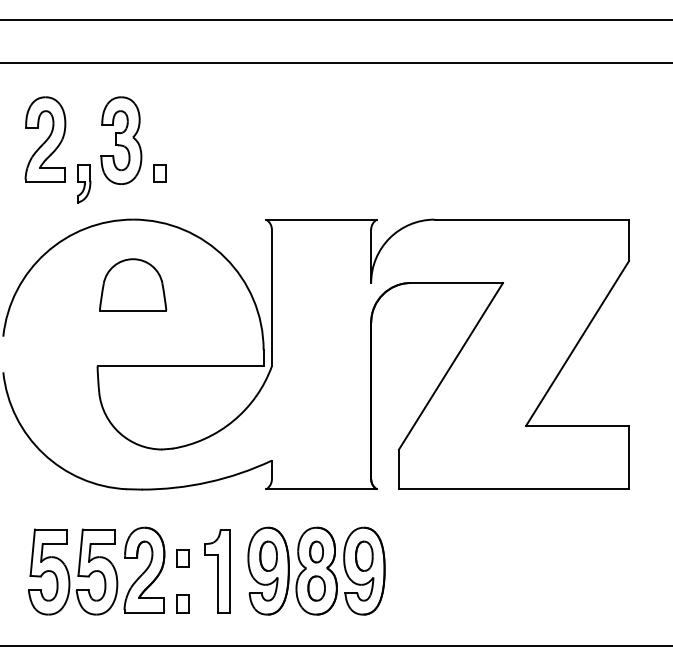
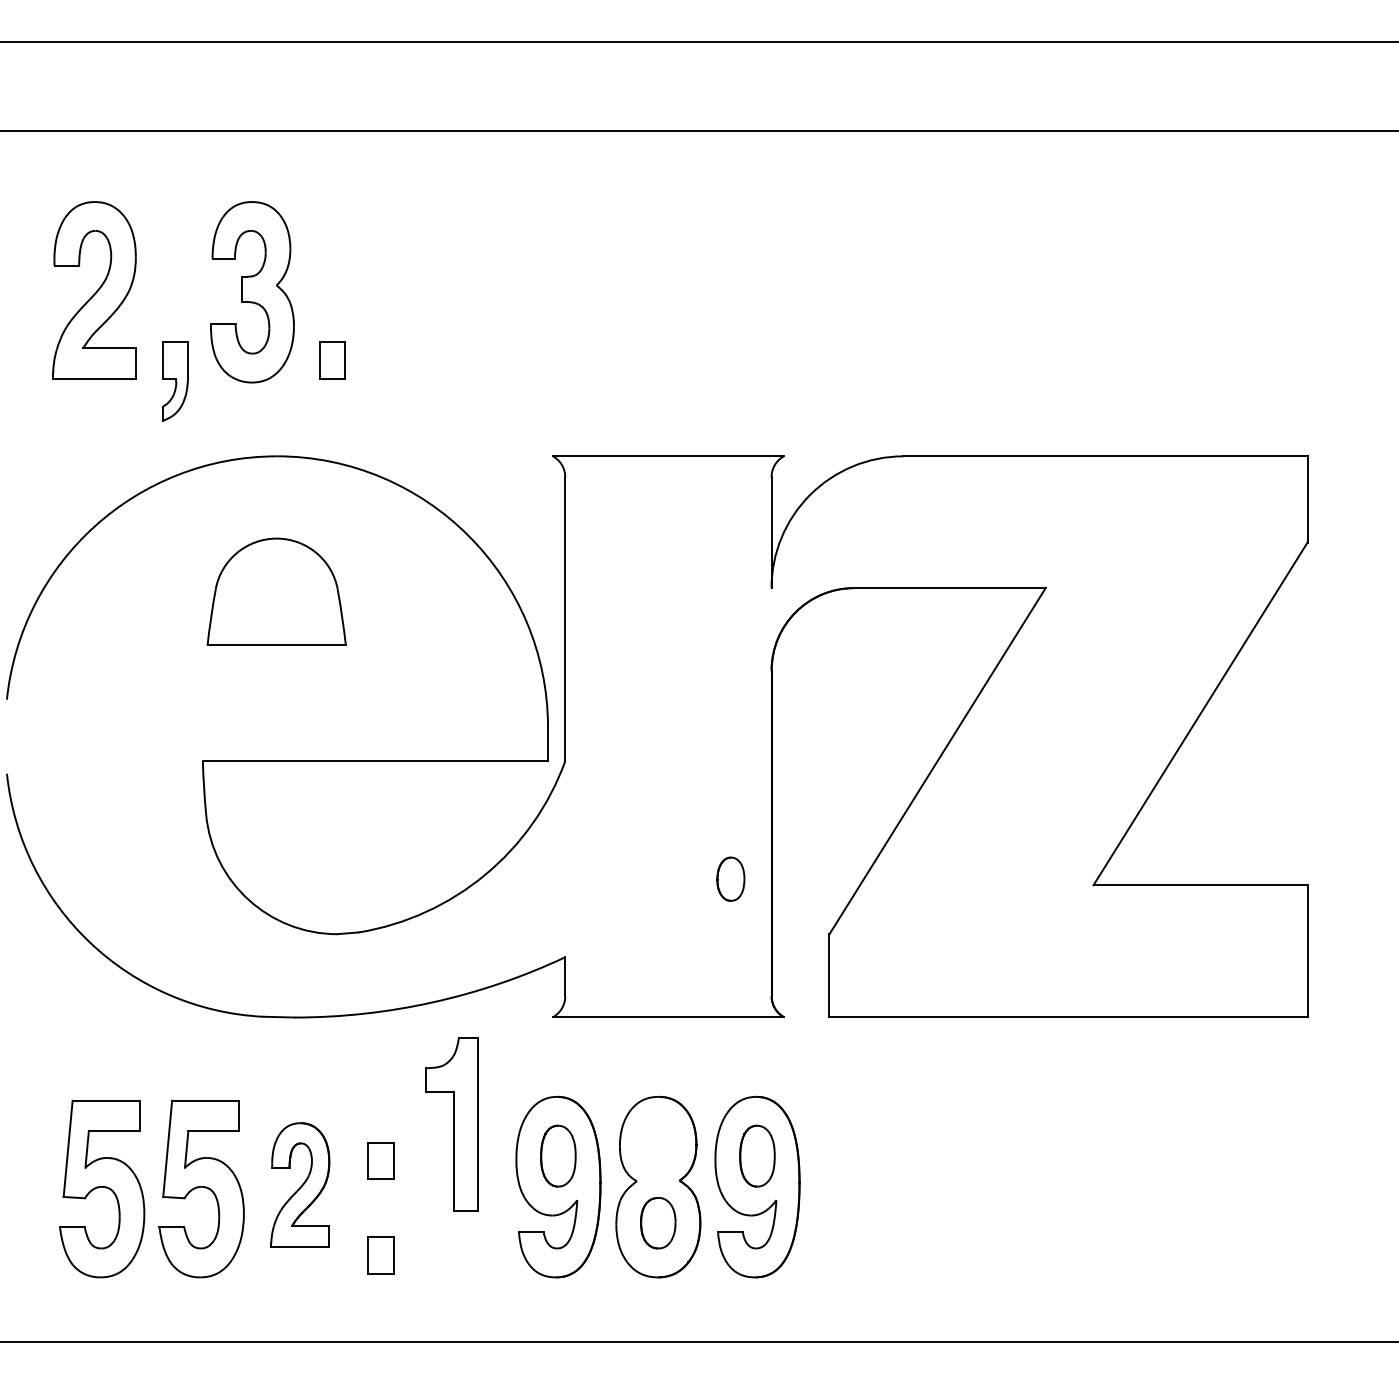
part: (316, 551) -> (730, 878), moved
part: (144, 569) -> (300, 1183), size x0.7
part: (217, 571) -> (452, 1125), moved

